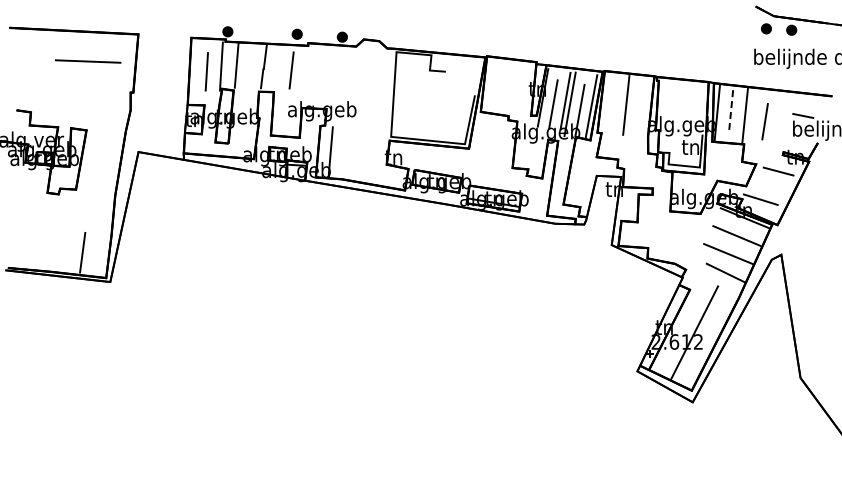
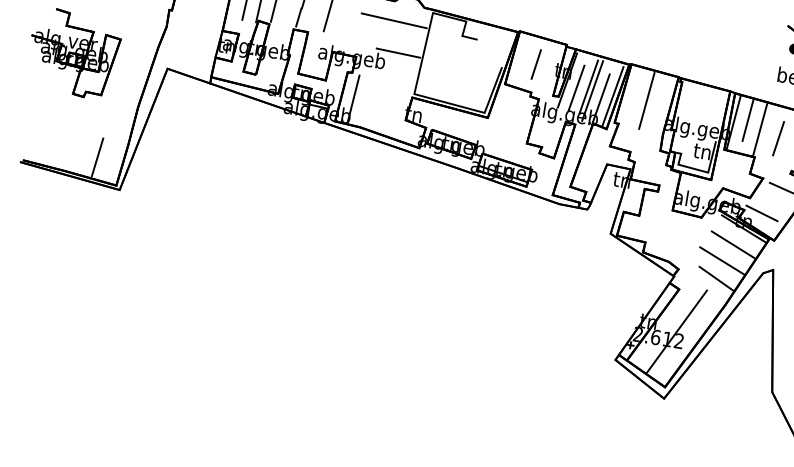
line: (358, 66) -> (393, 20), added
line: (508, 86) -> (535, 63), added
line: (367, 98) -> (397, 53), added
line: (731, 108) -> (748, 120), dashed -> solid

